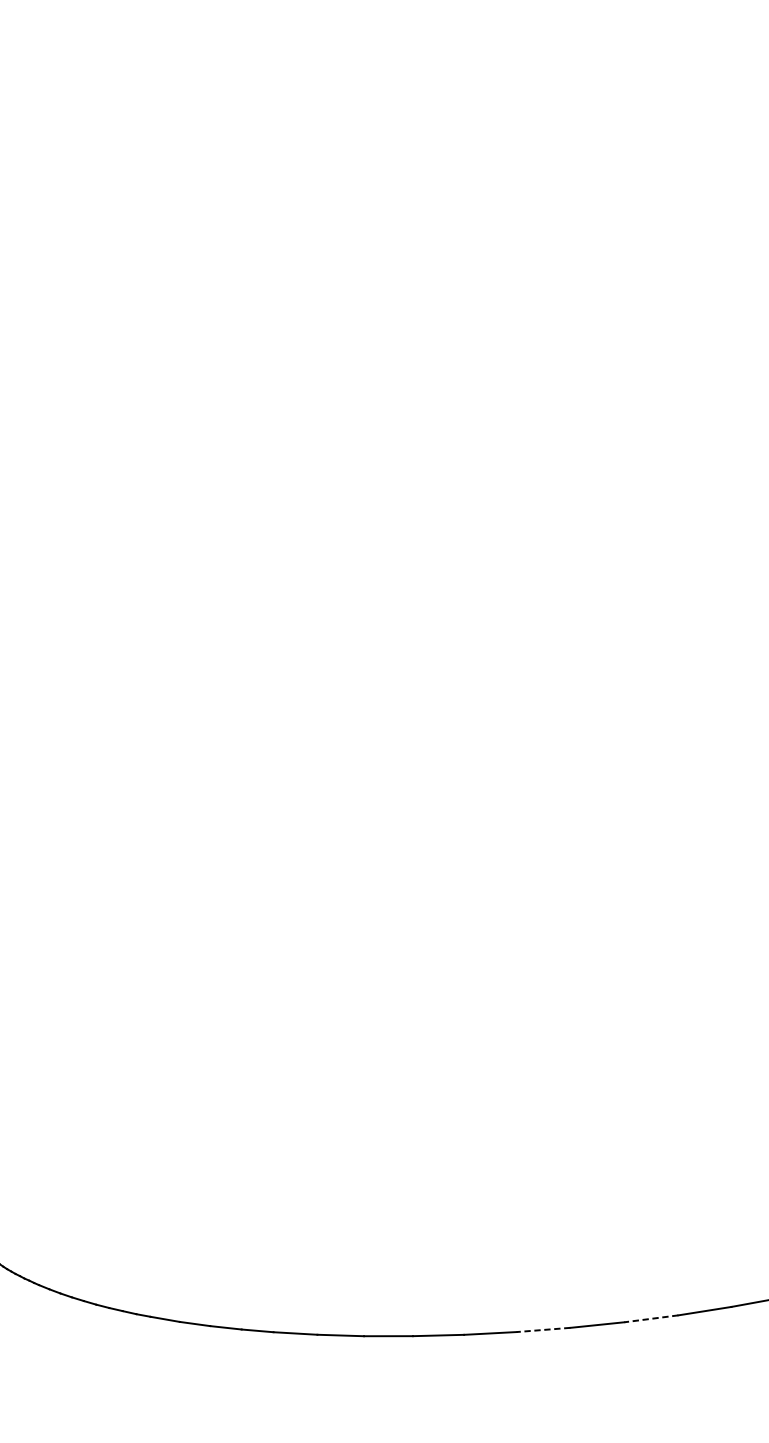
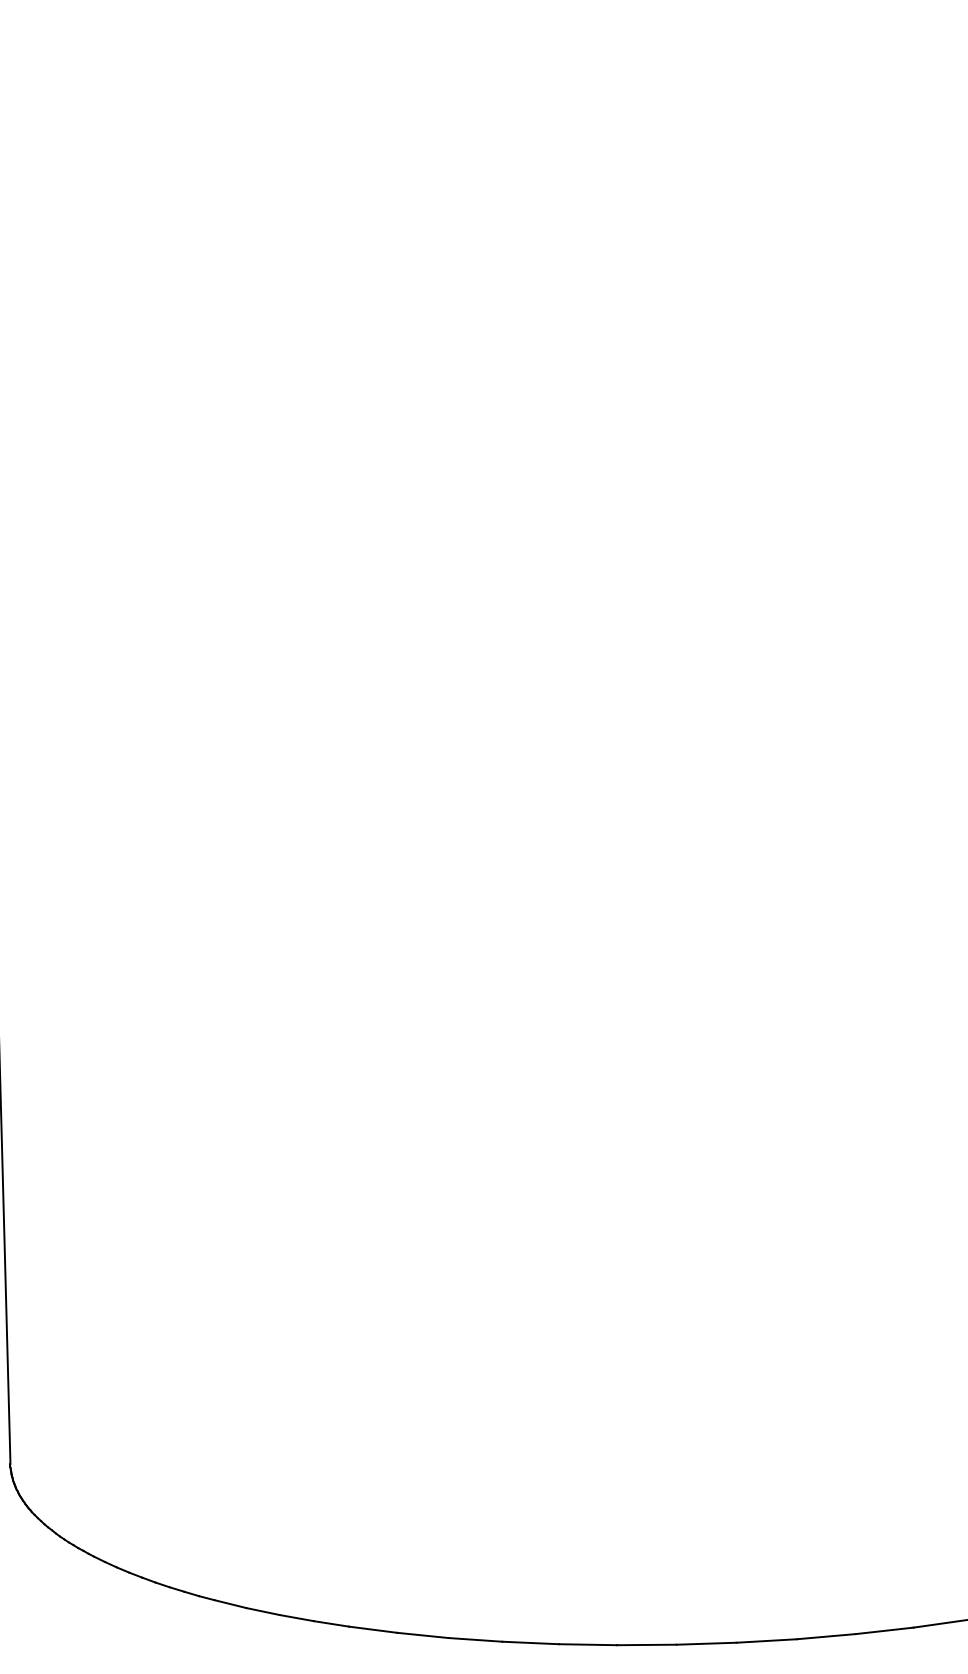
line: (651, 1319) -> (766, 1641), dashed -> solid
line: (543, 1329) -> (646, 1644), dashed -> solid

